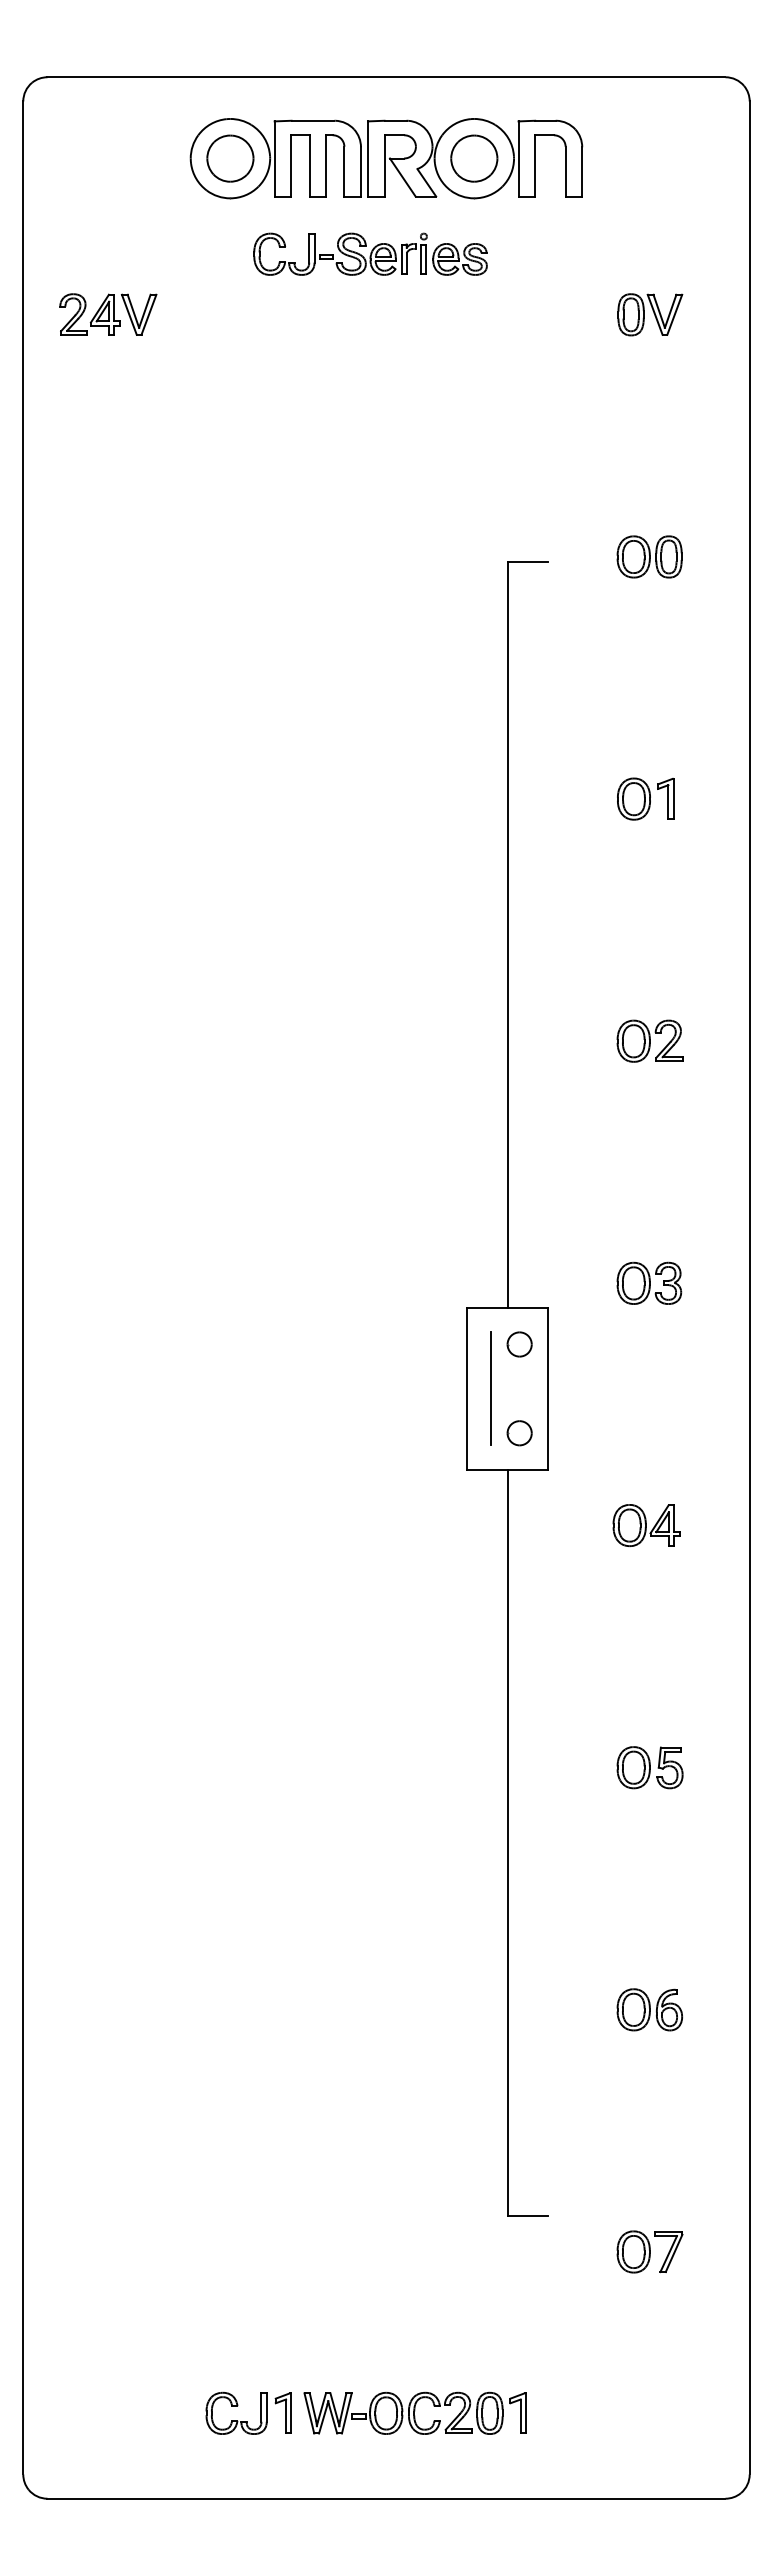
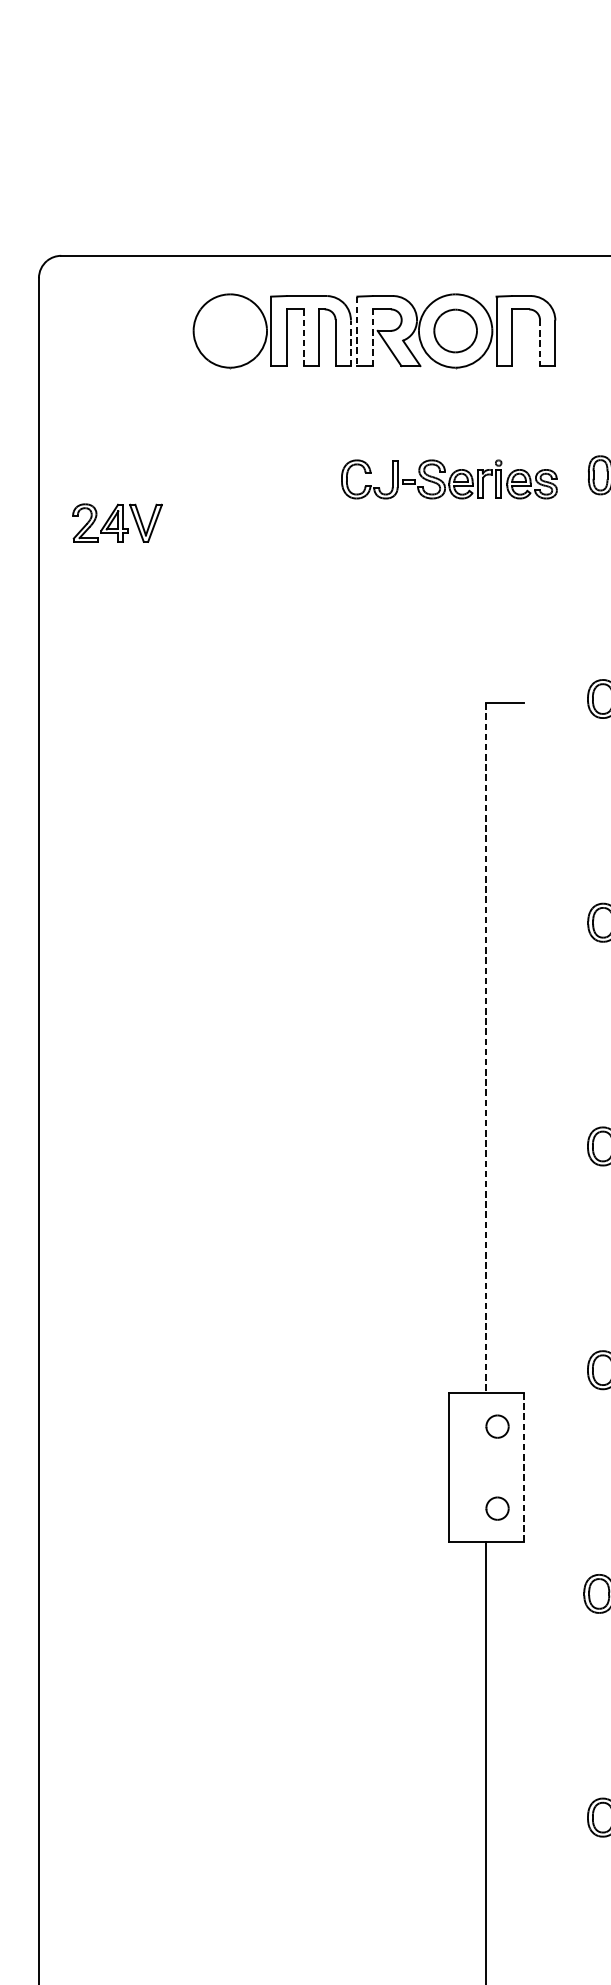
part: (230, 158) -> (230, 330), removed
line: (367, 158) -> (356, 330), solid -> dashed
line: (309, 165) -> (303, 337), solid -> dashed
line: (384, 165) -> (372, 337), solid -> dashed
line: (360, 171) -> (350, 342), solid -> dashed
line: (565, 171) -> (539, 342), solid -> dashed
part: (370, 253) -> (449, 478), moved
part: (108, 314) -> (117, 523), moved
line: (507, 935) -> (486, 1048), solid -> dashed
line: (491, 1388) -> (471, 1467), removed
line: (547, 1388) -> (523, 1467), solid -> dashed

